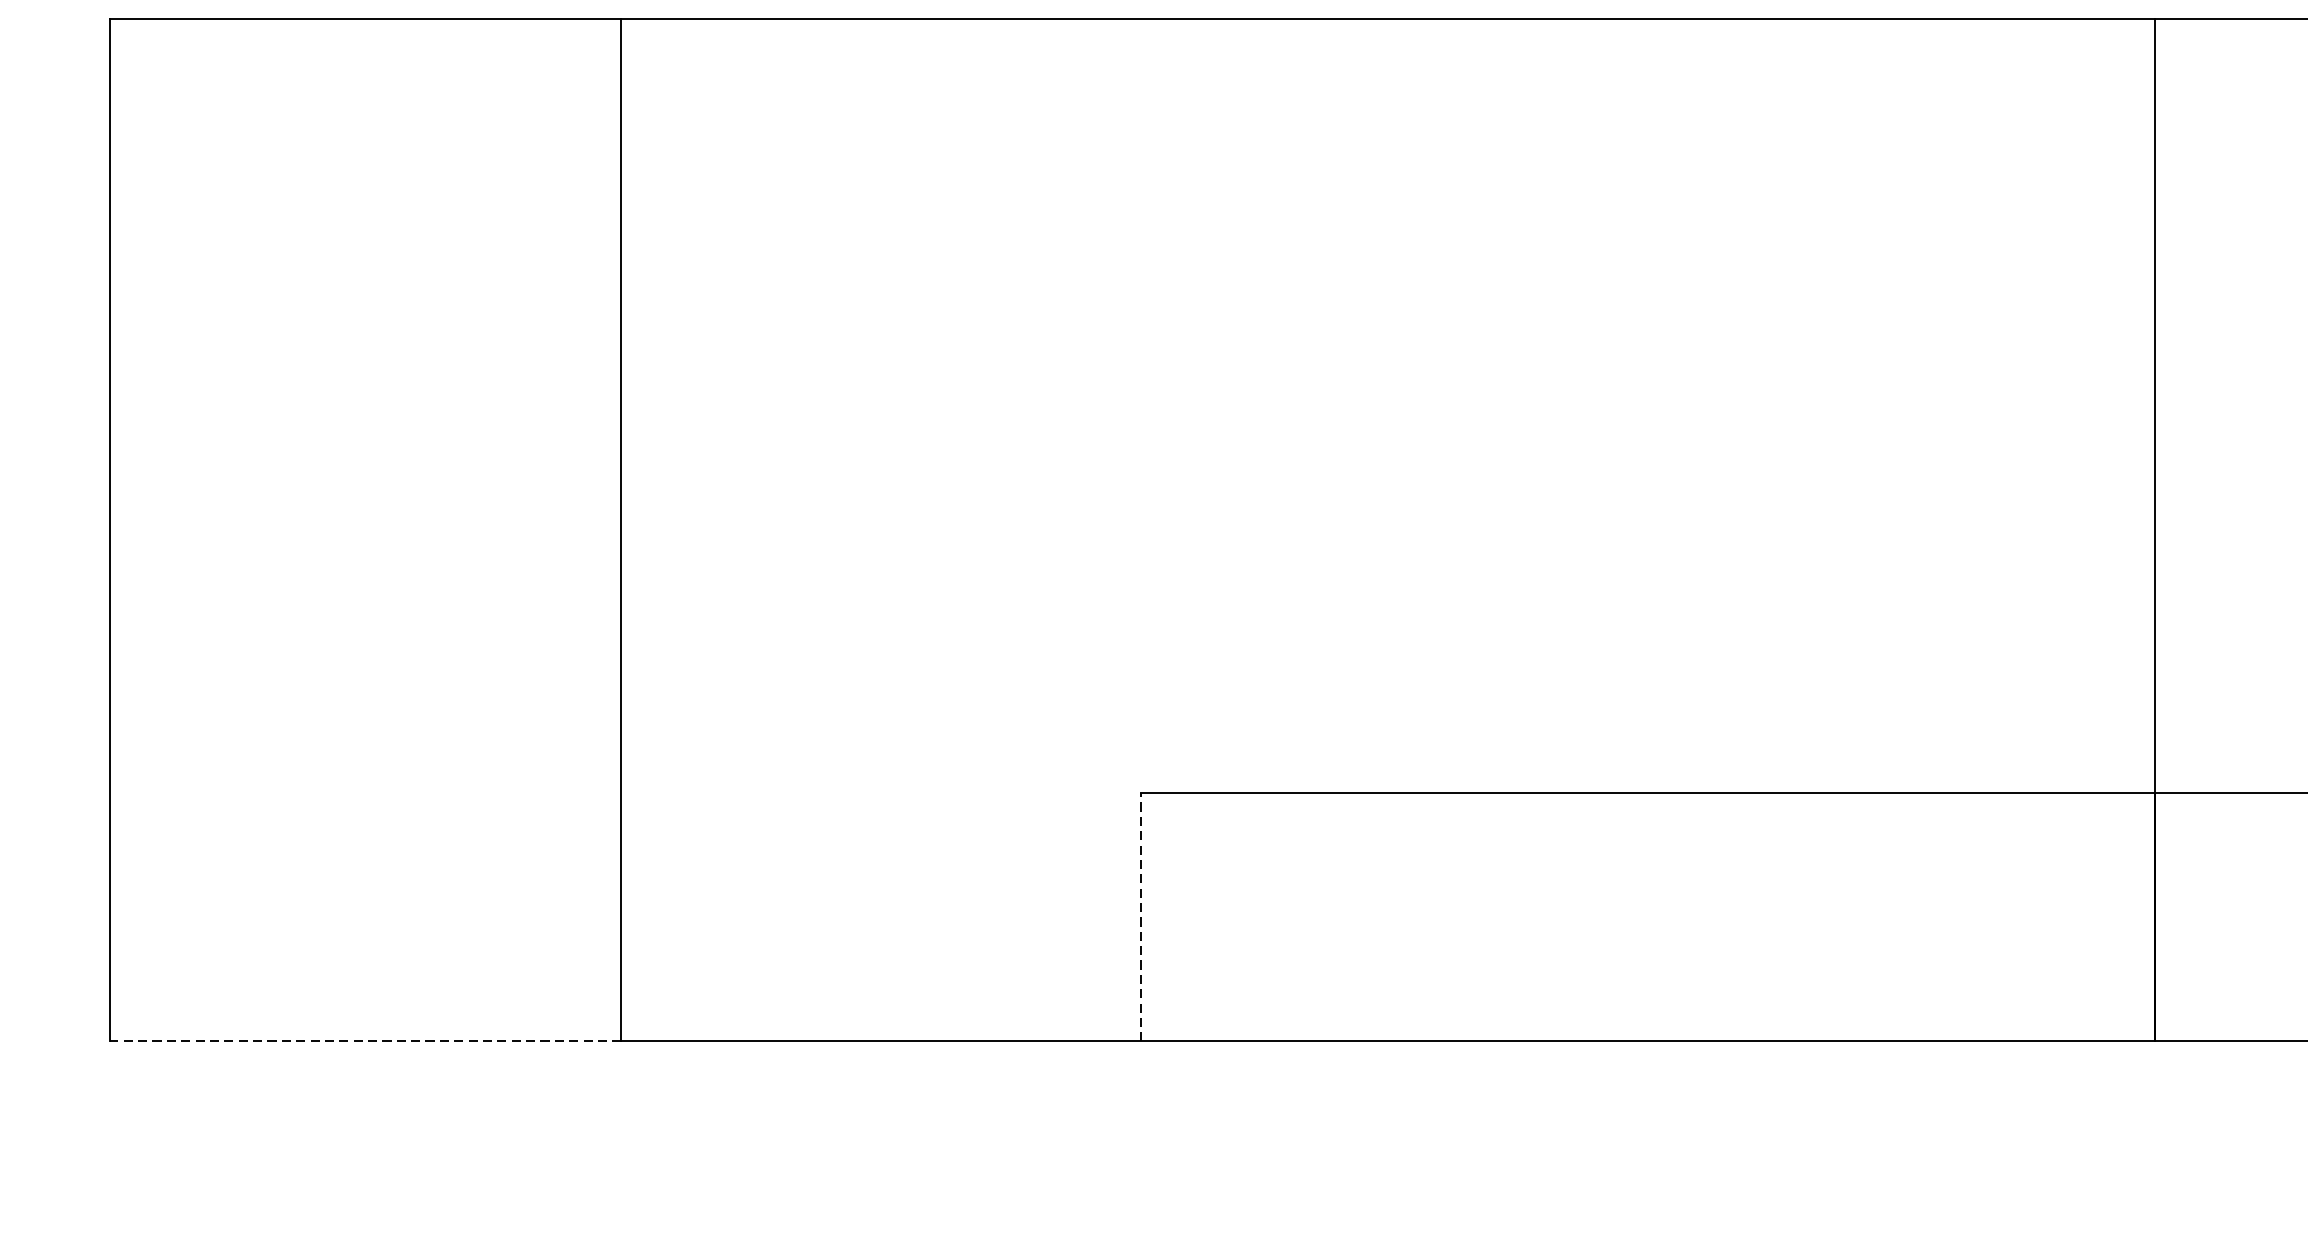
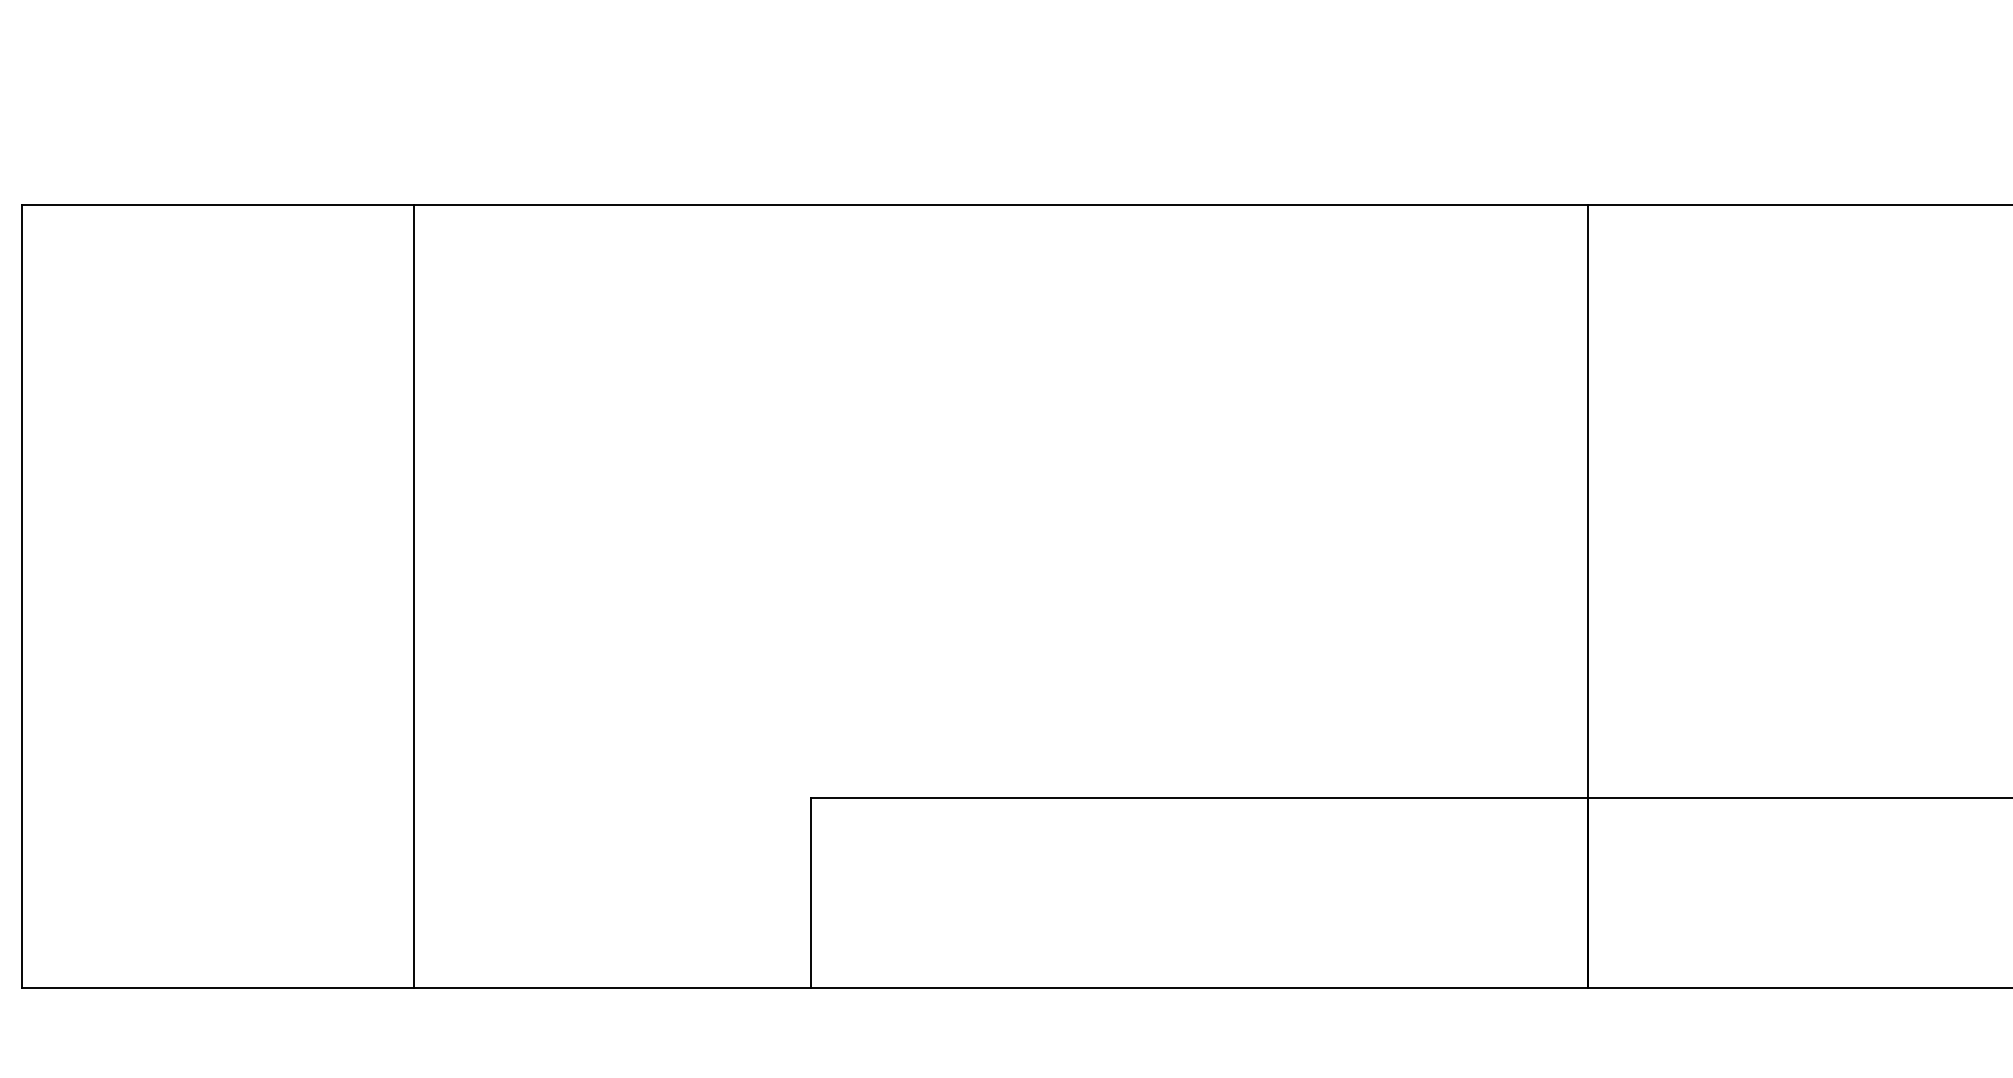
line: (1139, 916) -> (810, 892), dashed -> solid
line: (365, 1040) -> (217, 987), dashed -> solid

